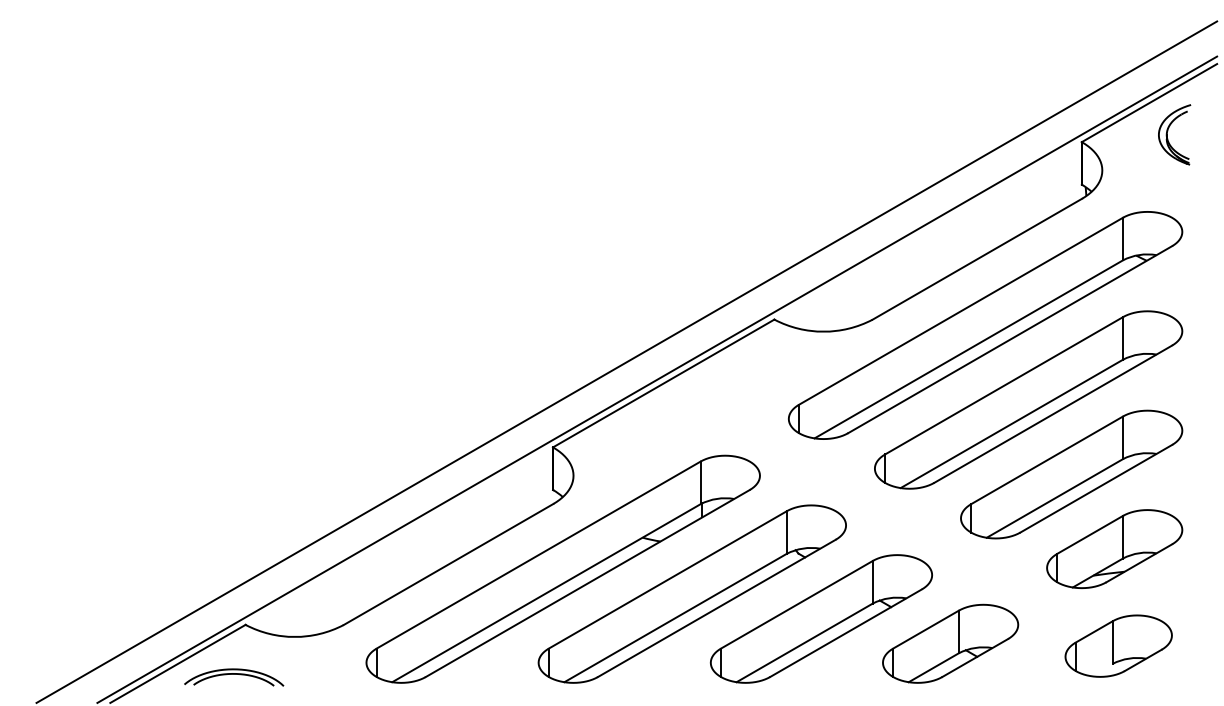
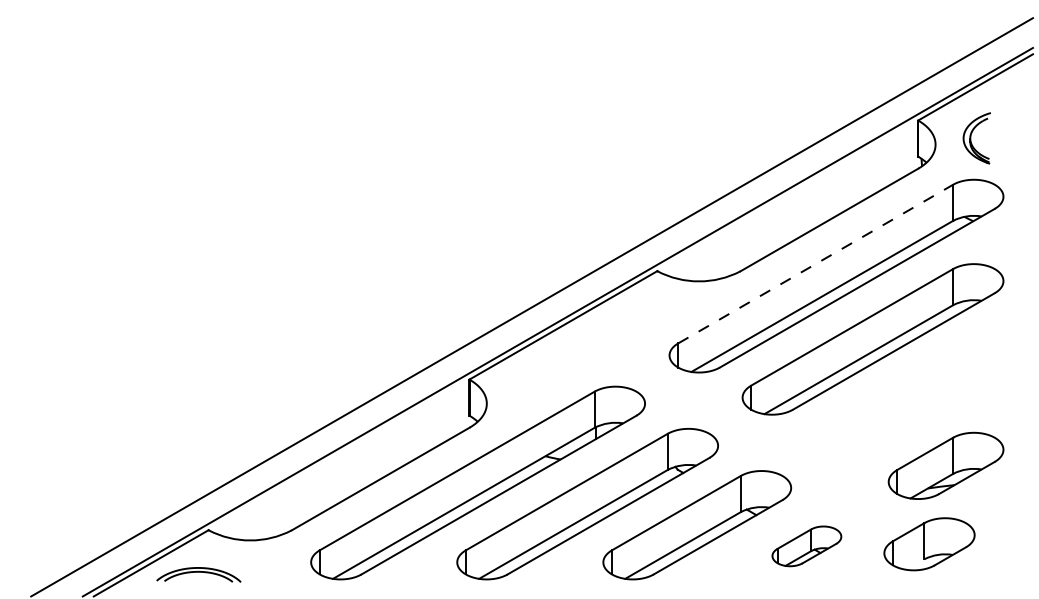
part: (1174, 134) -> (976, 138), moved
line: (960, 311) -> (815, 264), solid -> dashed
part: (1071, 474) -> (909, 402), removed
part: (950, 644) -> (806, 546), size x0.6
part: (1118, 646) -> (929, 544), moved

